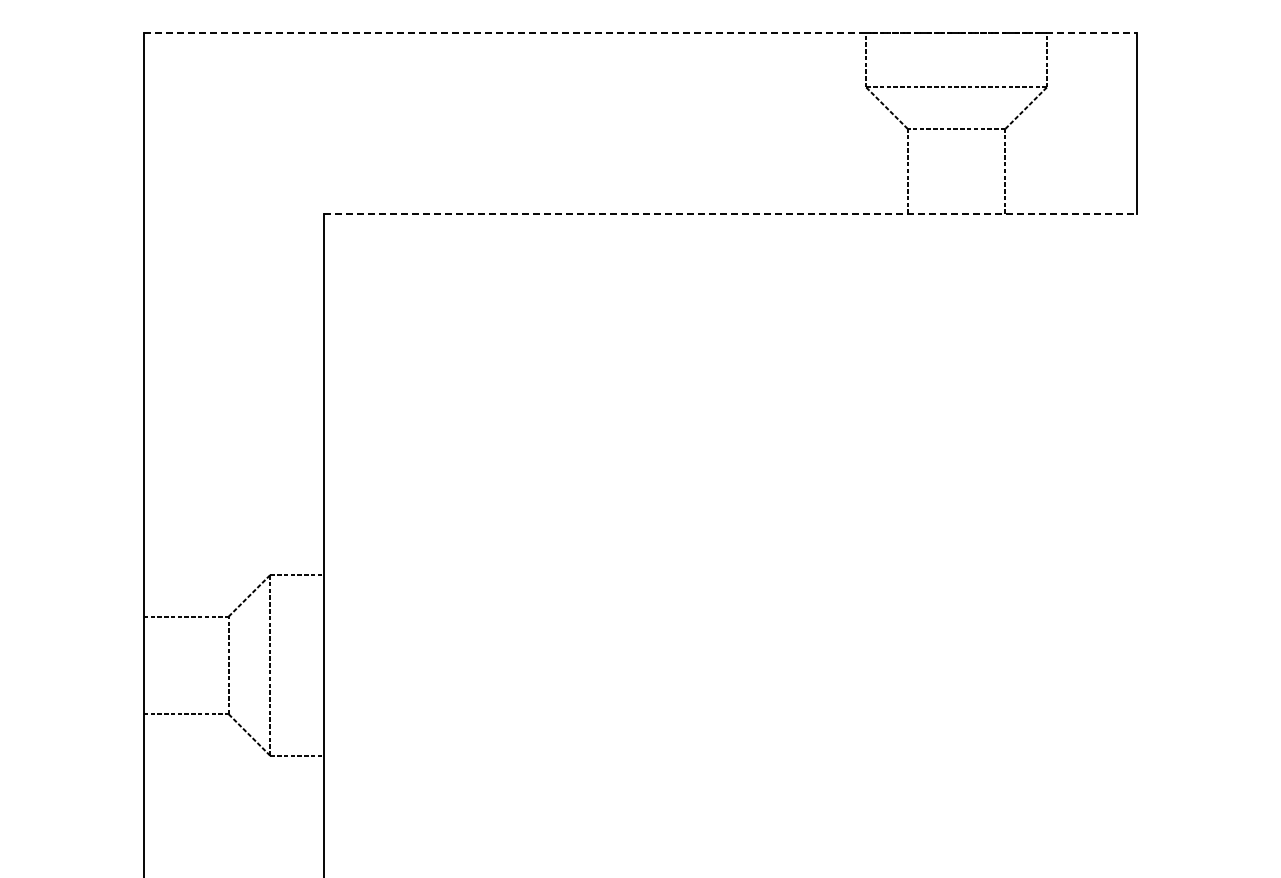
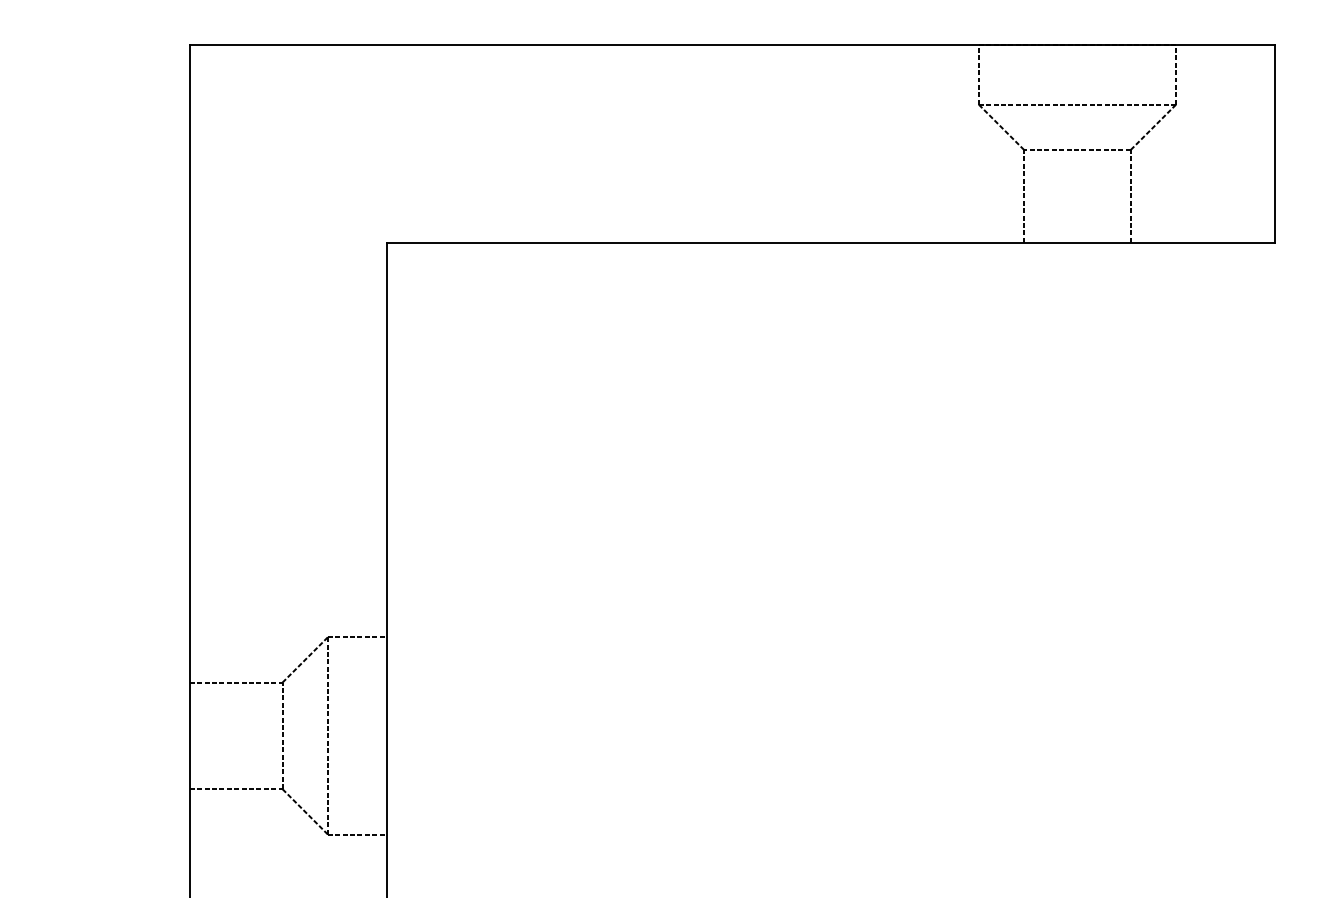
line: (640, 33) -> (732, 45), dashed -> solid
line: (731, 213) -> (831, 242), dashed -> solid

